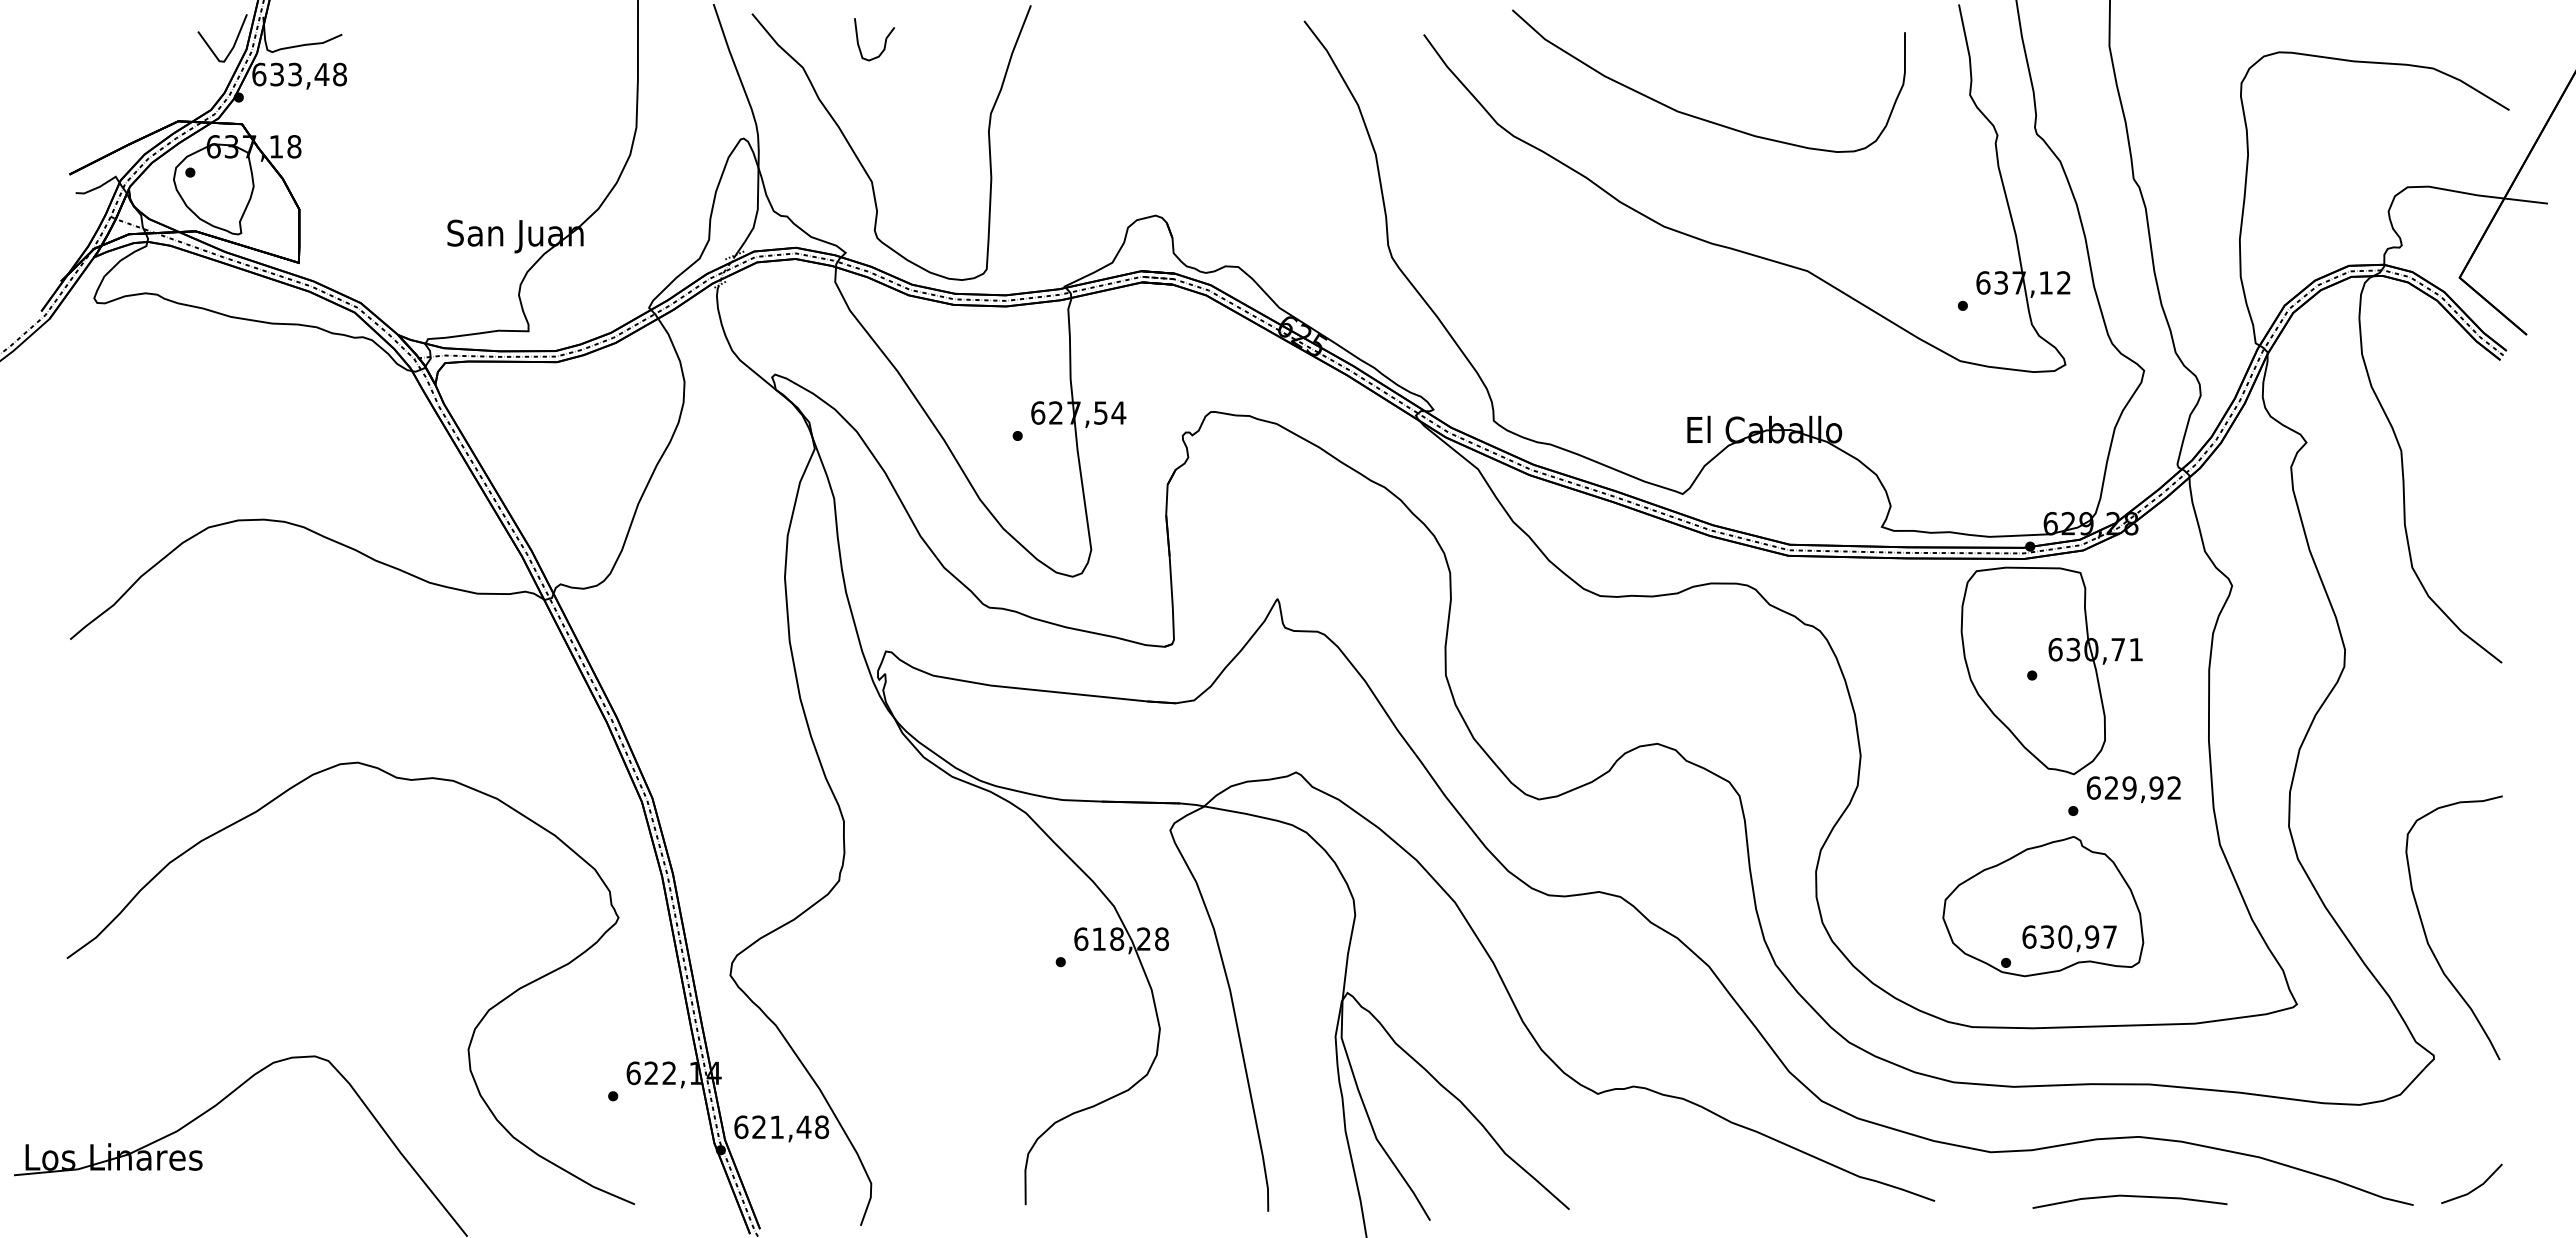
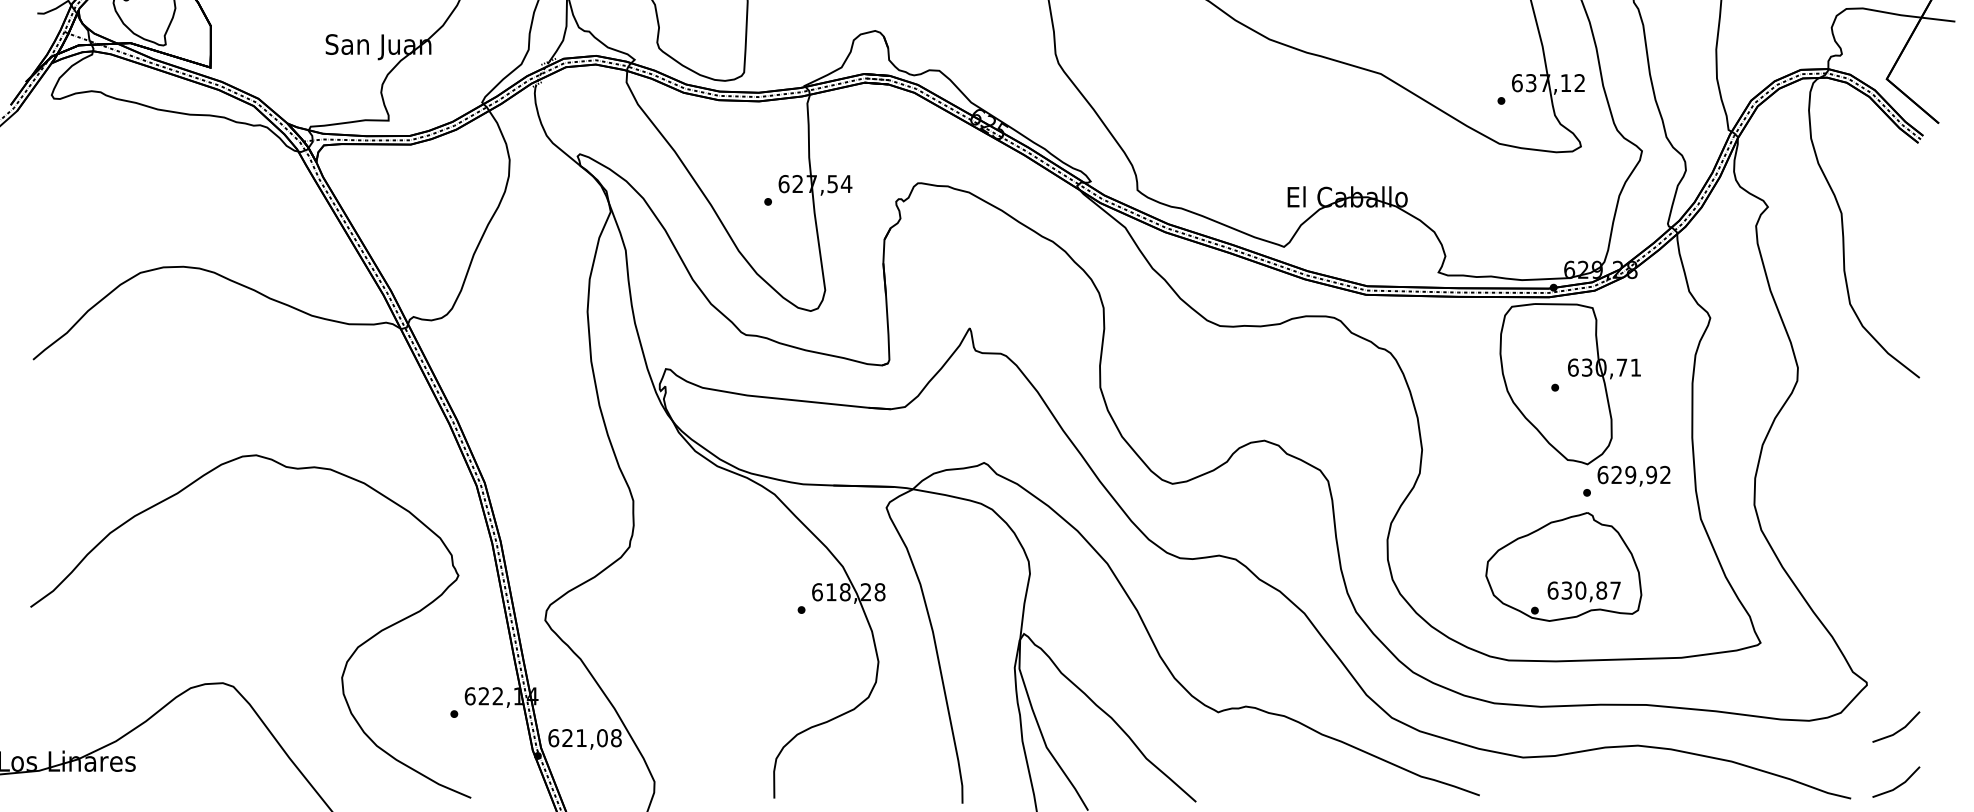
text: (2092, 936) -> (1601, 590), 630,97 -> 630,87
curve: (2427, 937) -> (1861, 590), removed
line: (2475, 1116) -> (1899, 729), added
text: (803, 1126) -> (601, 737), 621,48 -> 621,08
line: (2131, 1197) -> (1632, 792), removed

